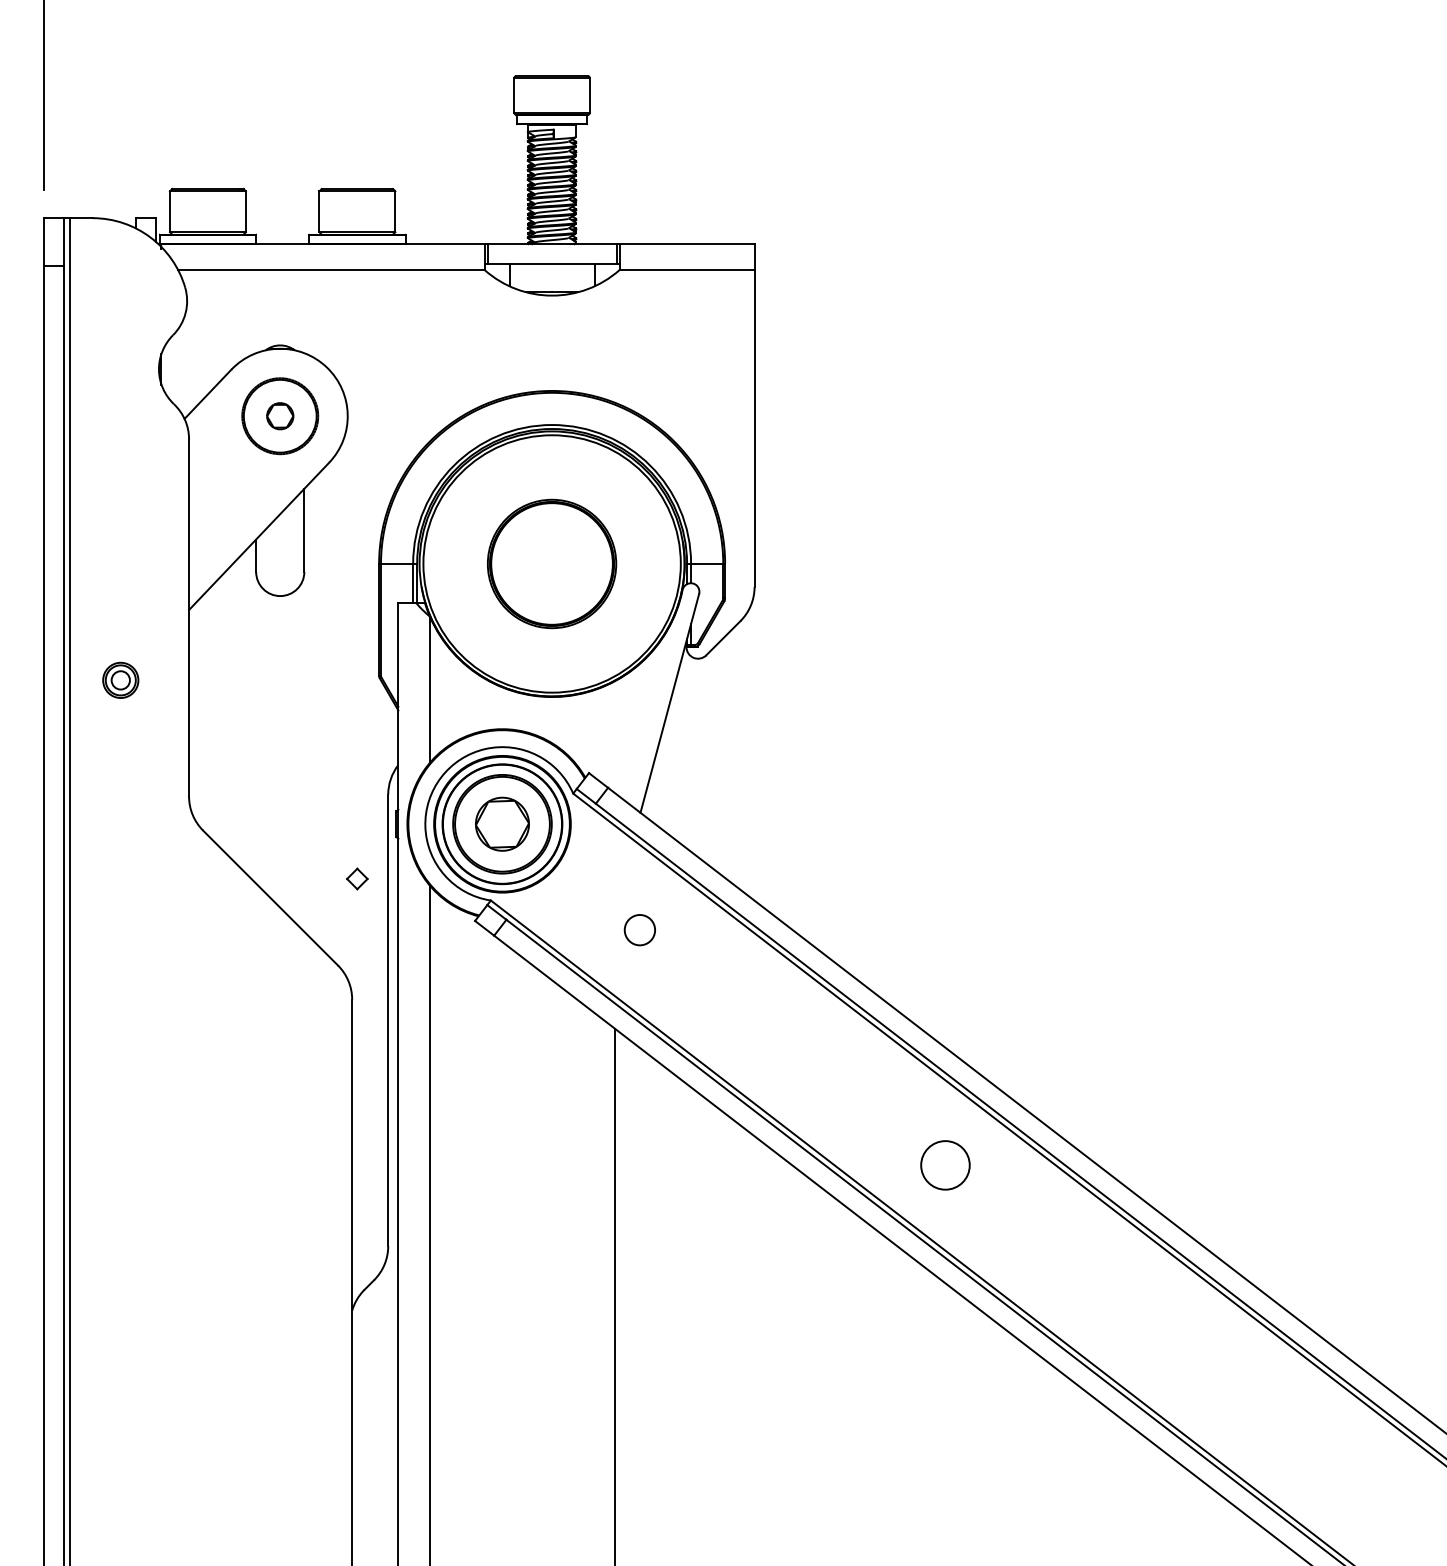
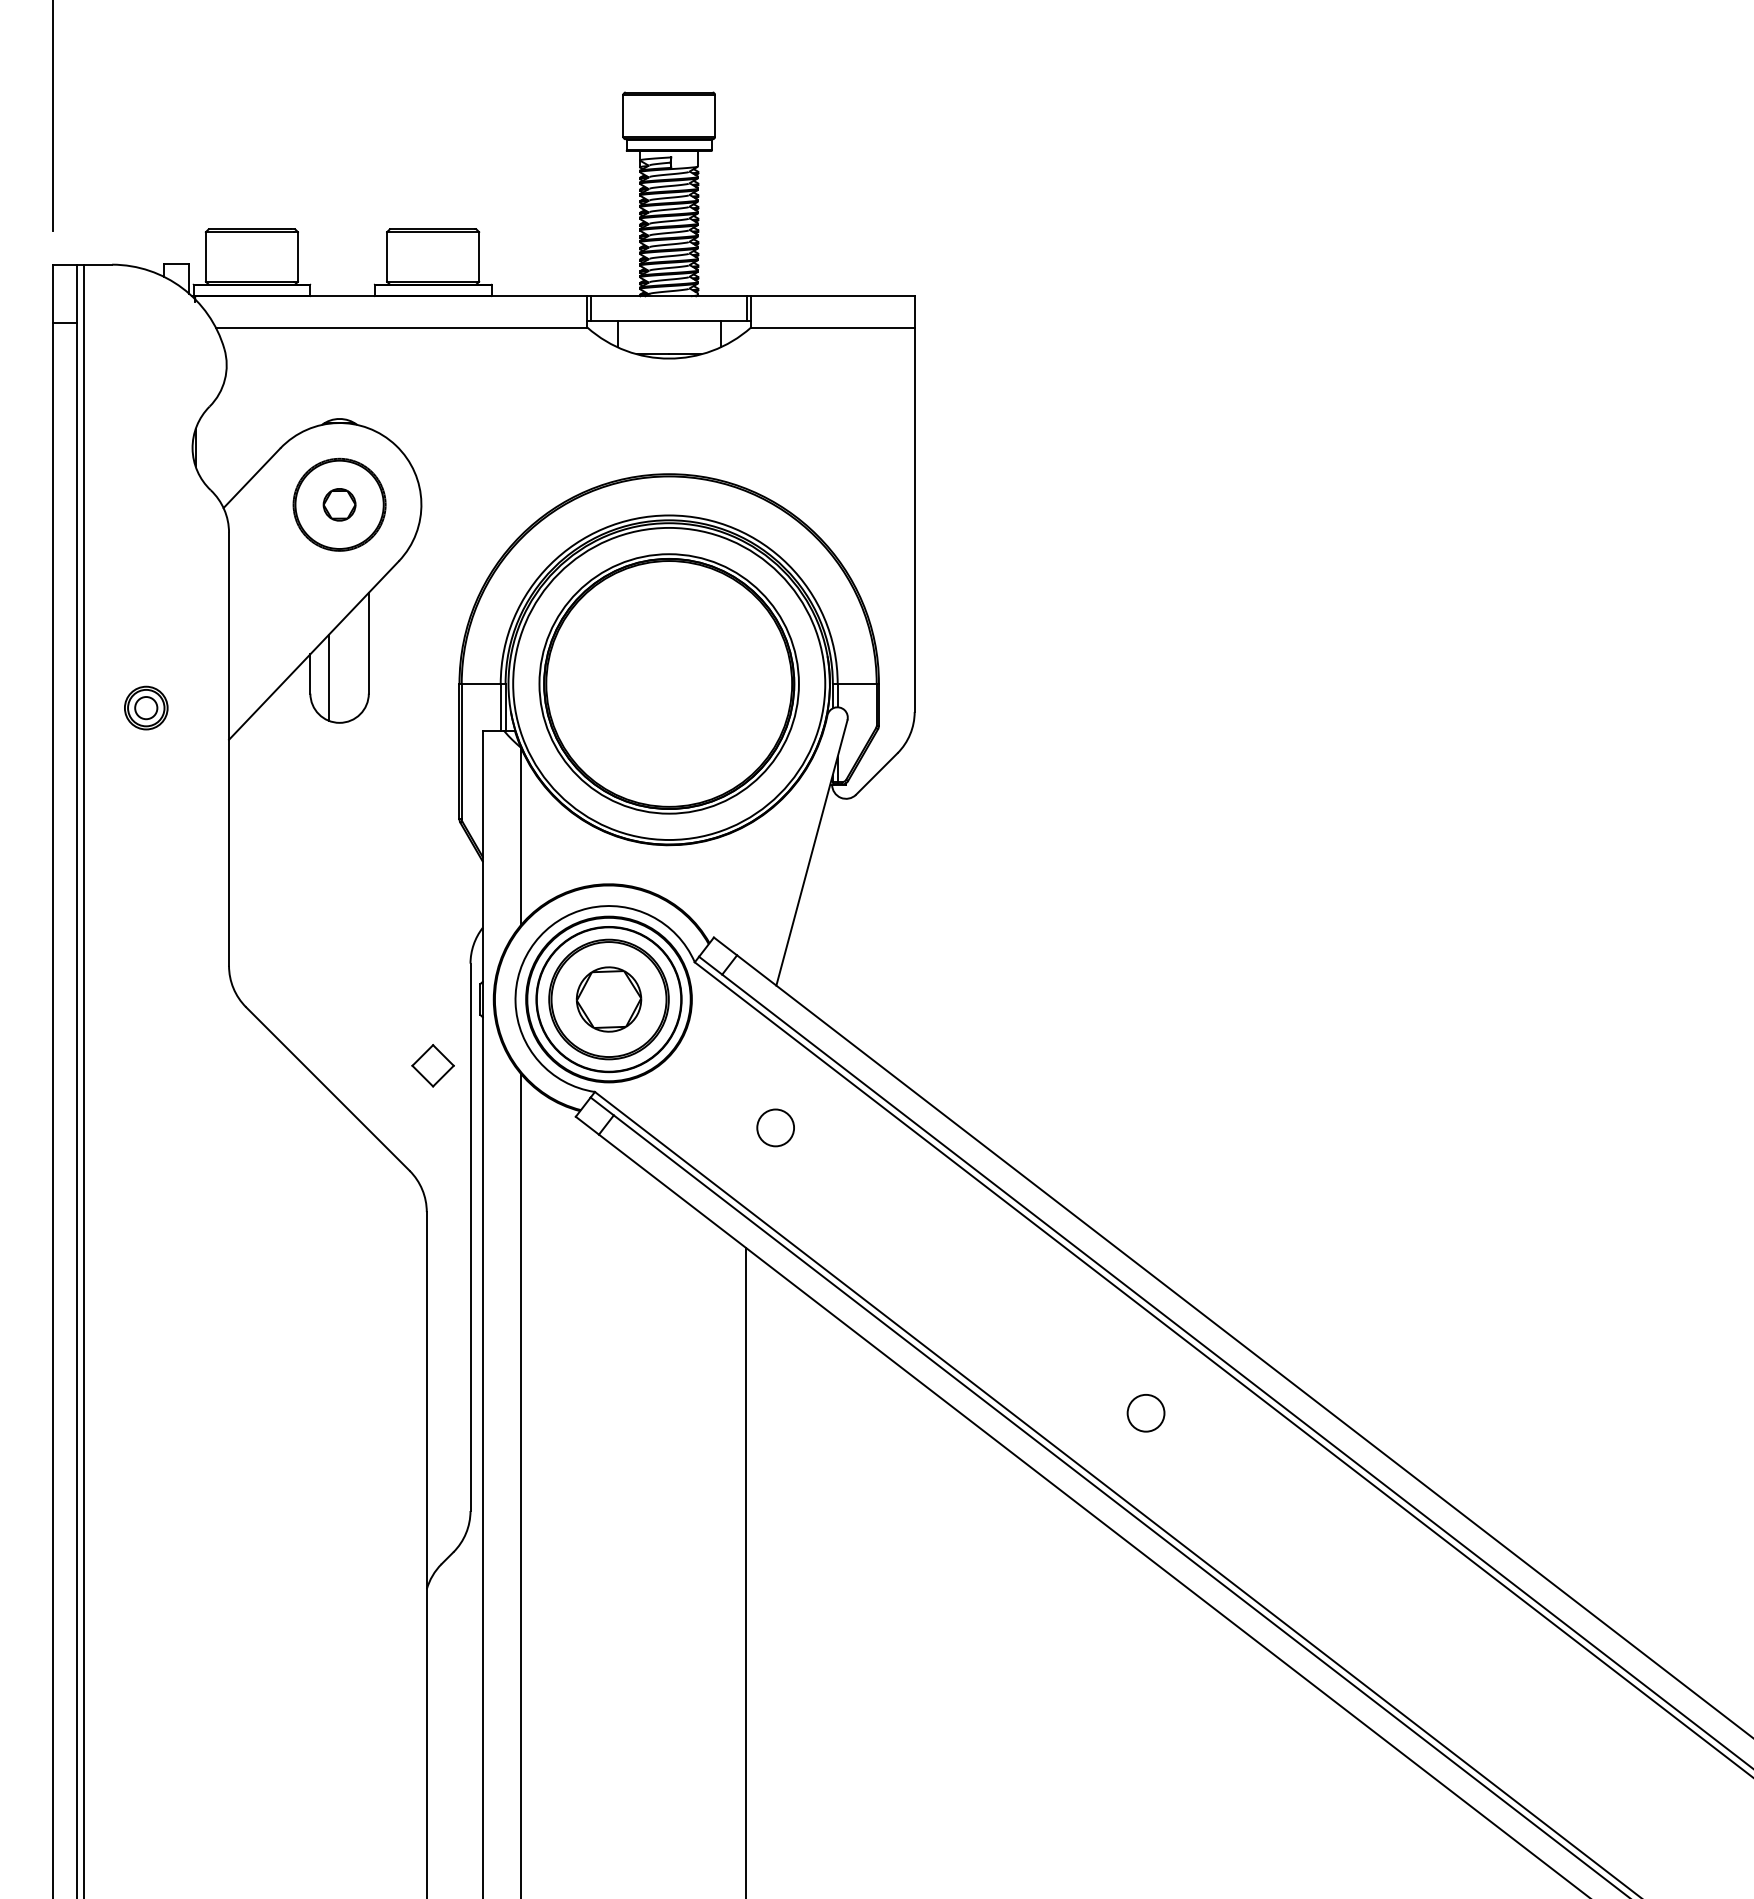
line: (271, 558) -> (328, 677), added
part: (551, 563) -> (668, 683), size x1.67
part: (120, 679) -> (146, 707), moved
part: (356, 878) -> (432, 1065), size x1.67
circle: (944, 1165) -> (1145, 1413), size x0.62

